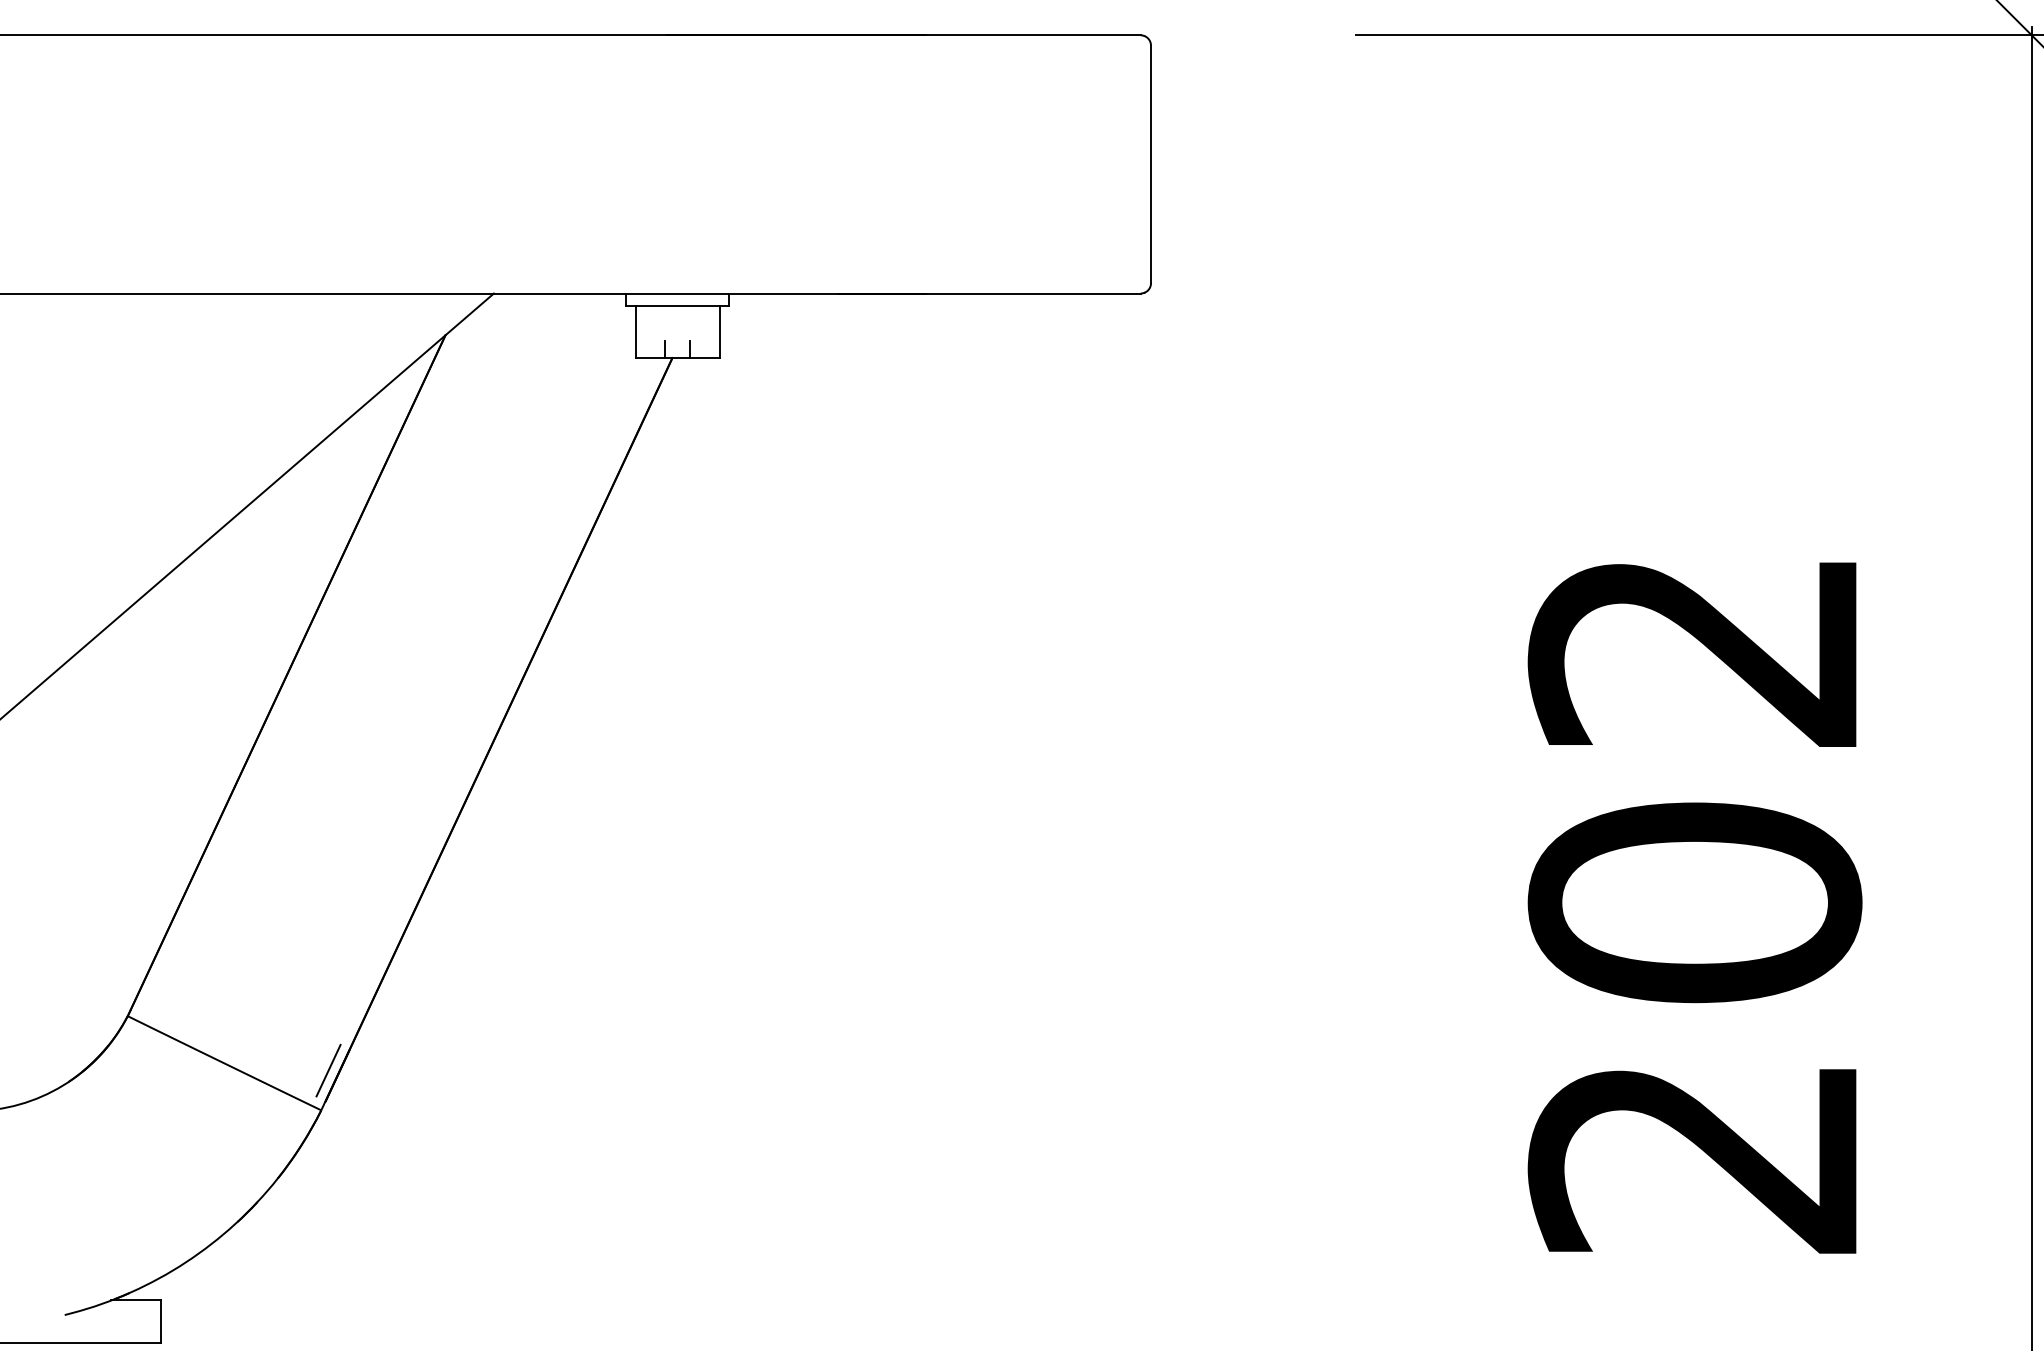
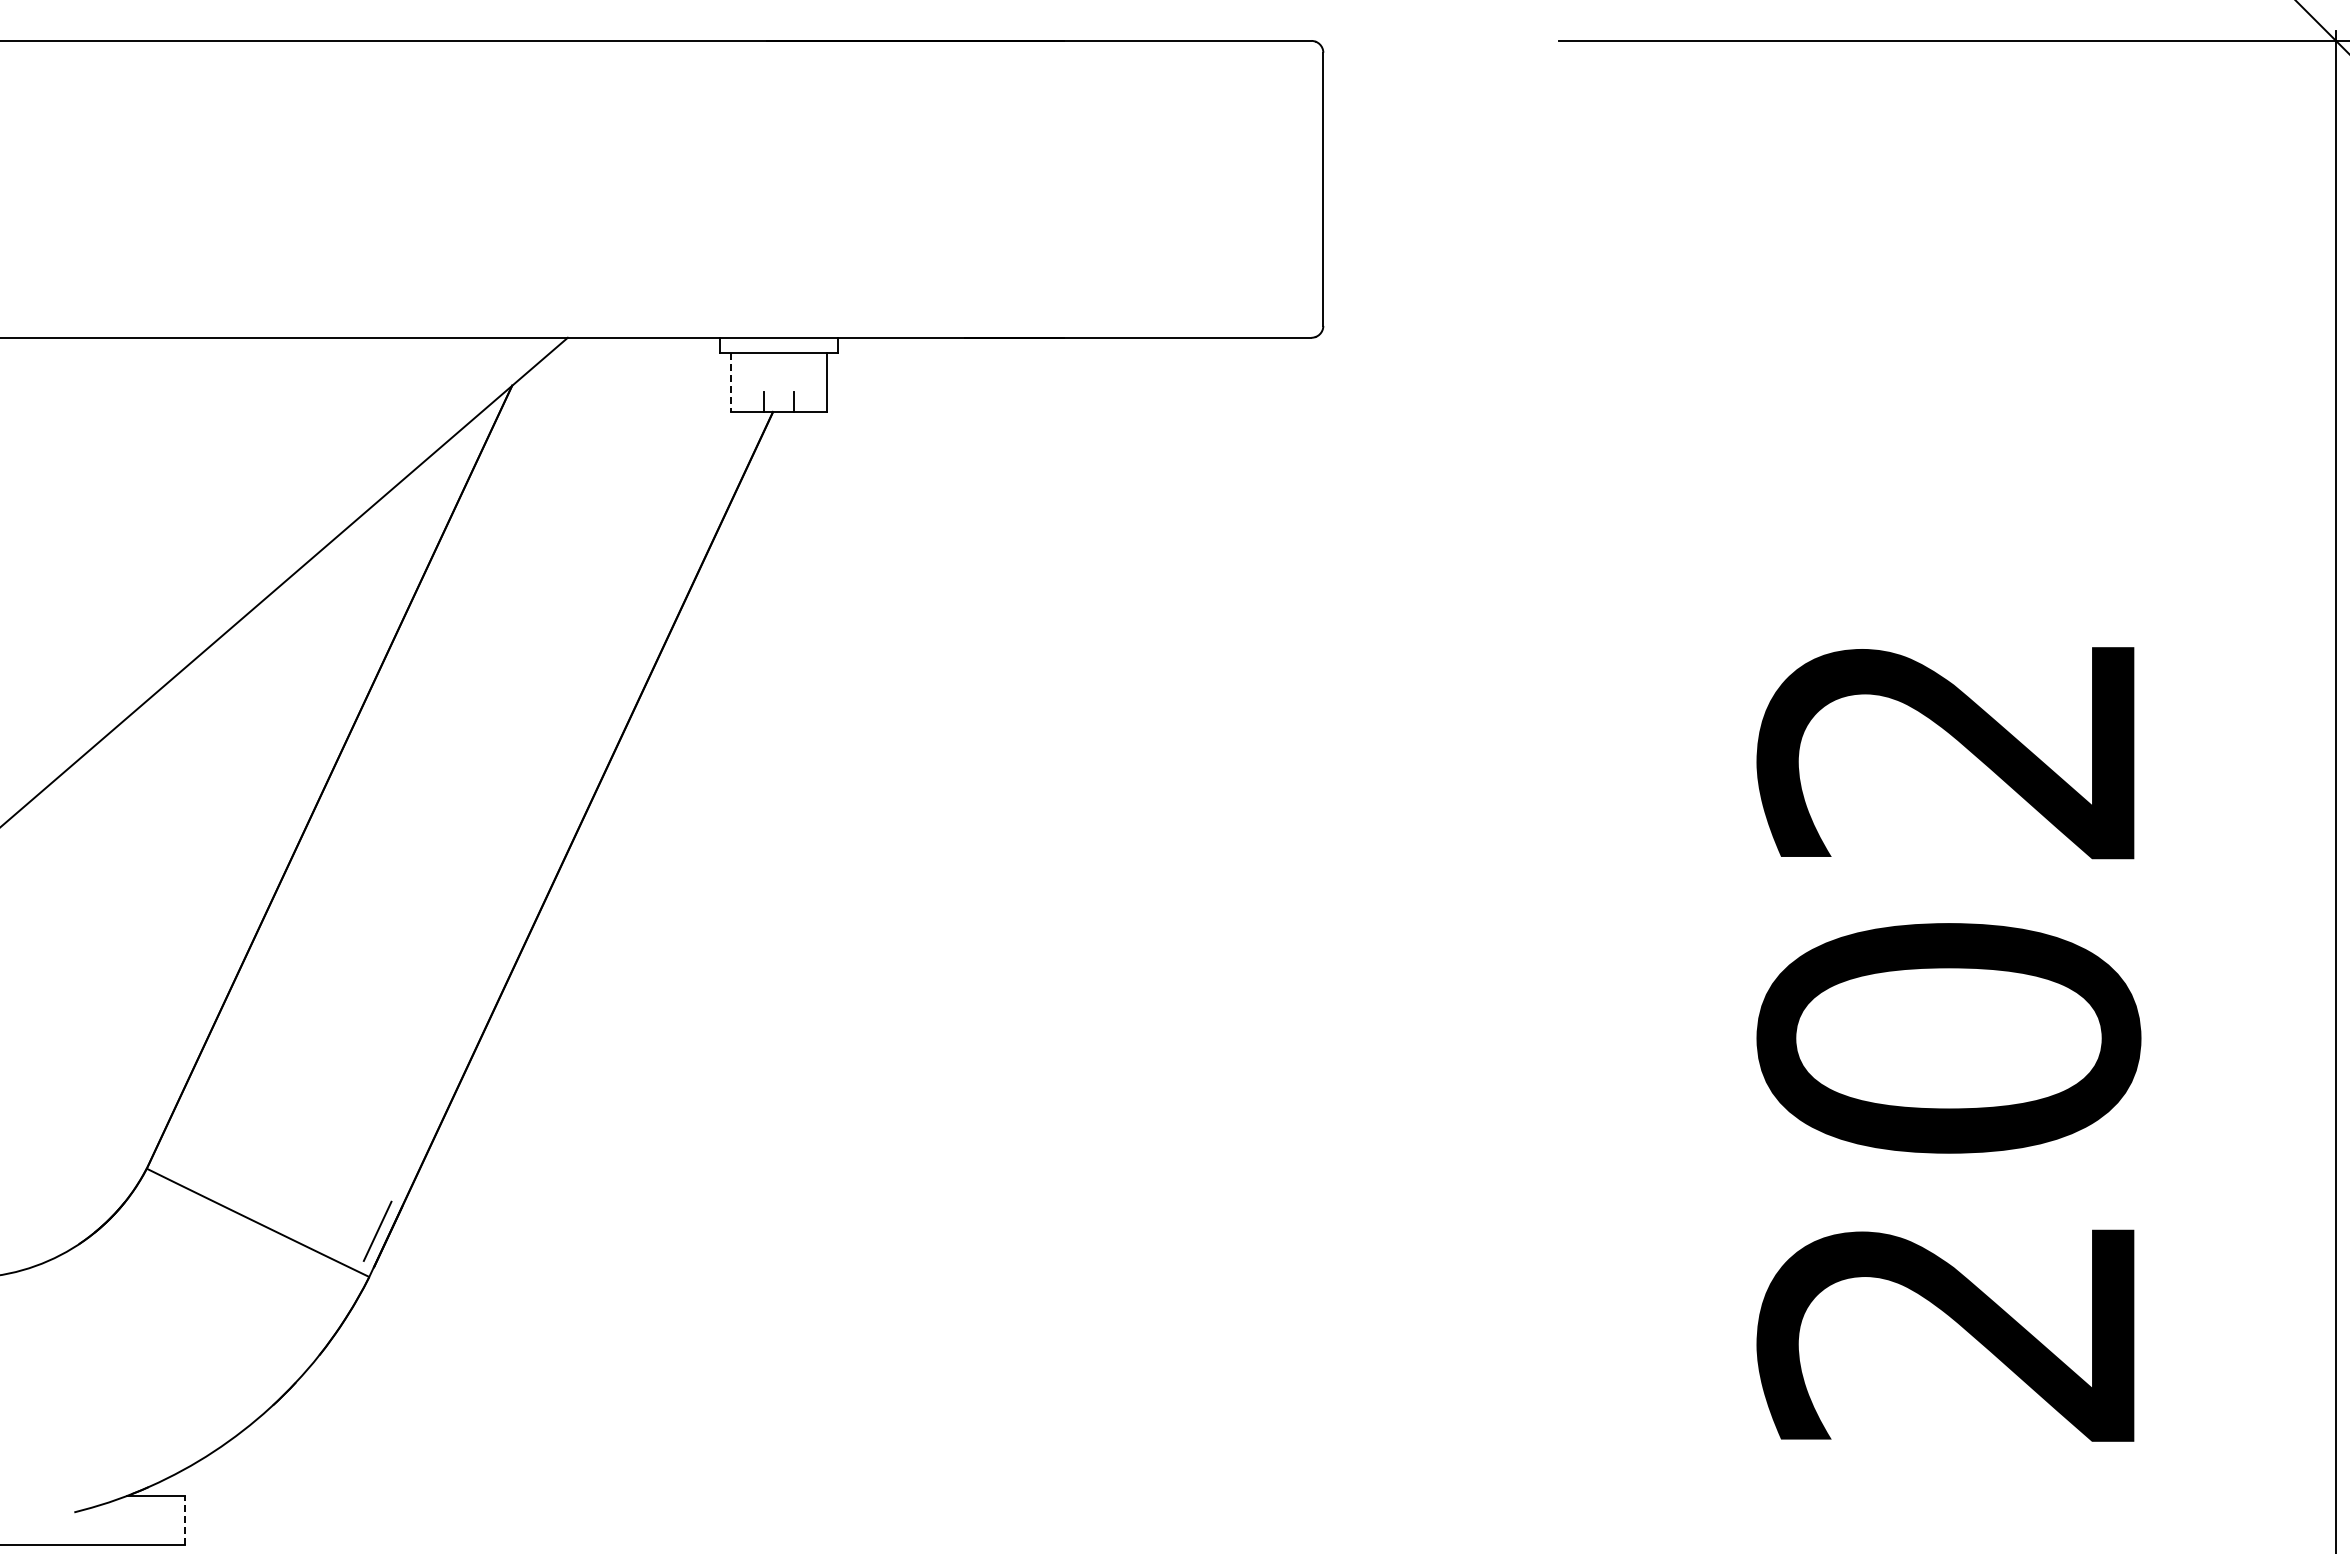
line: (635, 332) -> (730, 382), solid -> dashed
line: (161, 1322) -> (185, 1520), solid -> dashed

